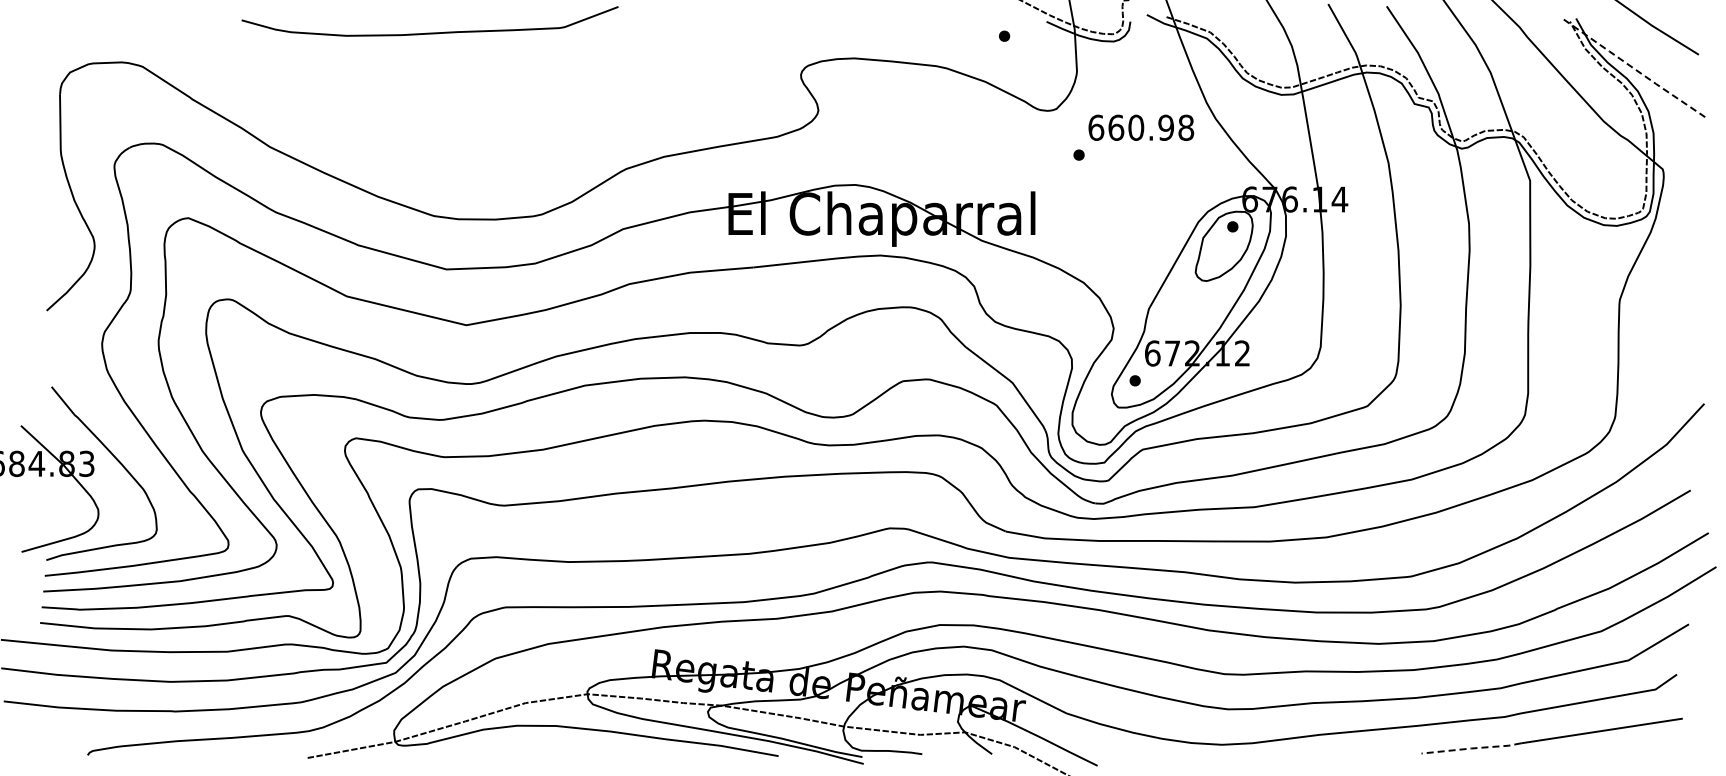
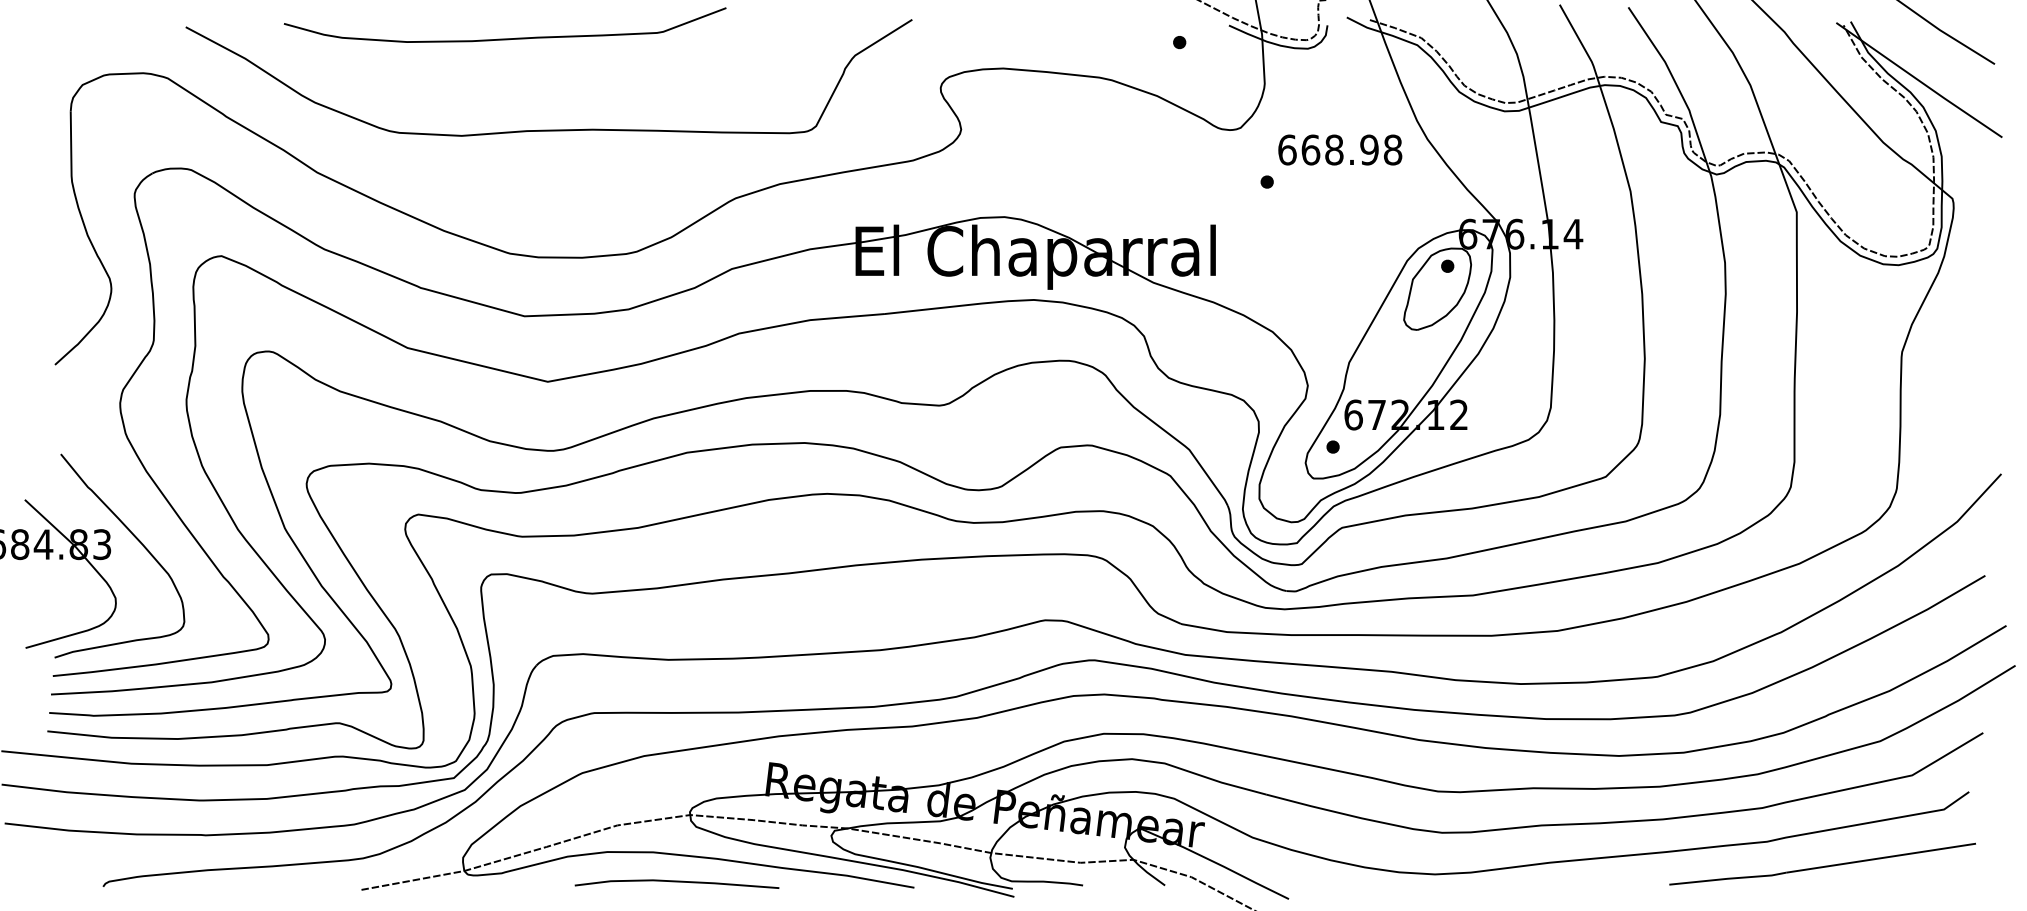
line: (1634, 69) -> (1919, 81), dashed -> solid
curve: (467, 110) -> (549, 129), added
text: (1136, 127) -> (1334, 149), 660.98 -> 668.98
line: (1471, 748) -> (1727, 878), dashed -> solid
line: (576, 751) -> (677, 882), added

